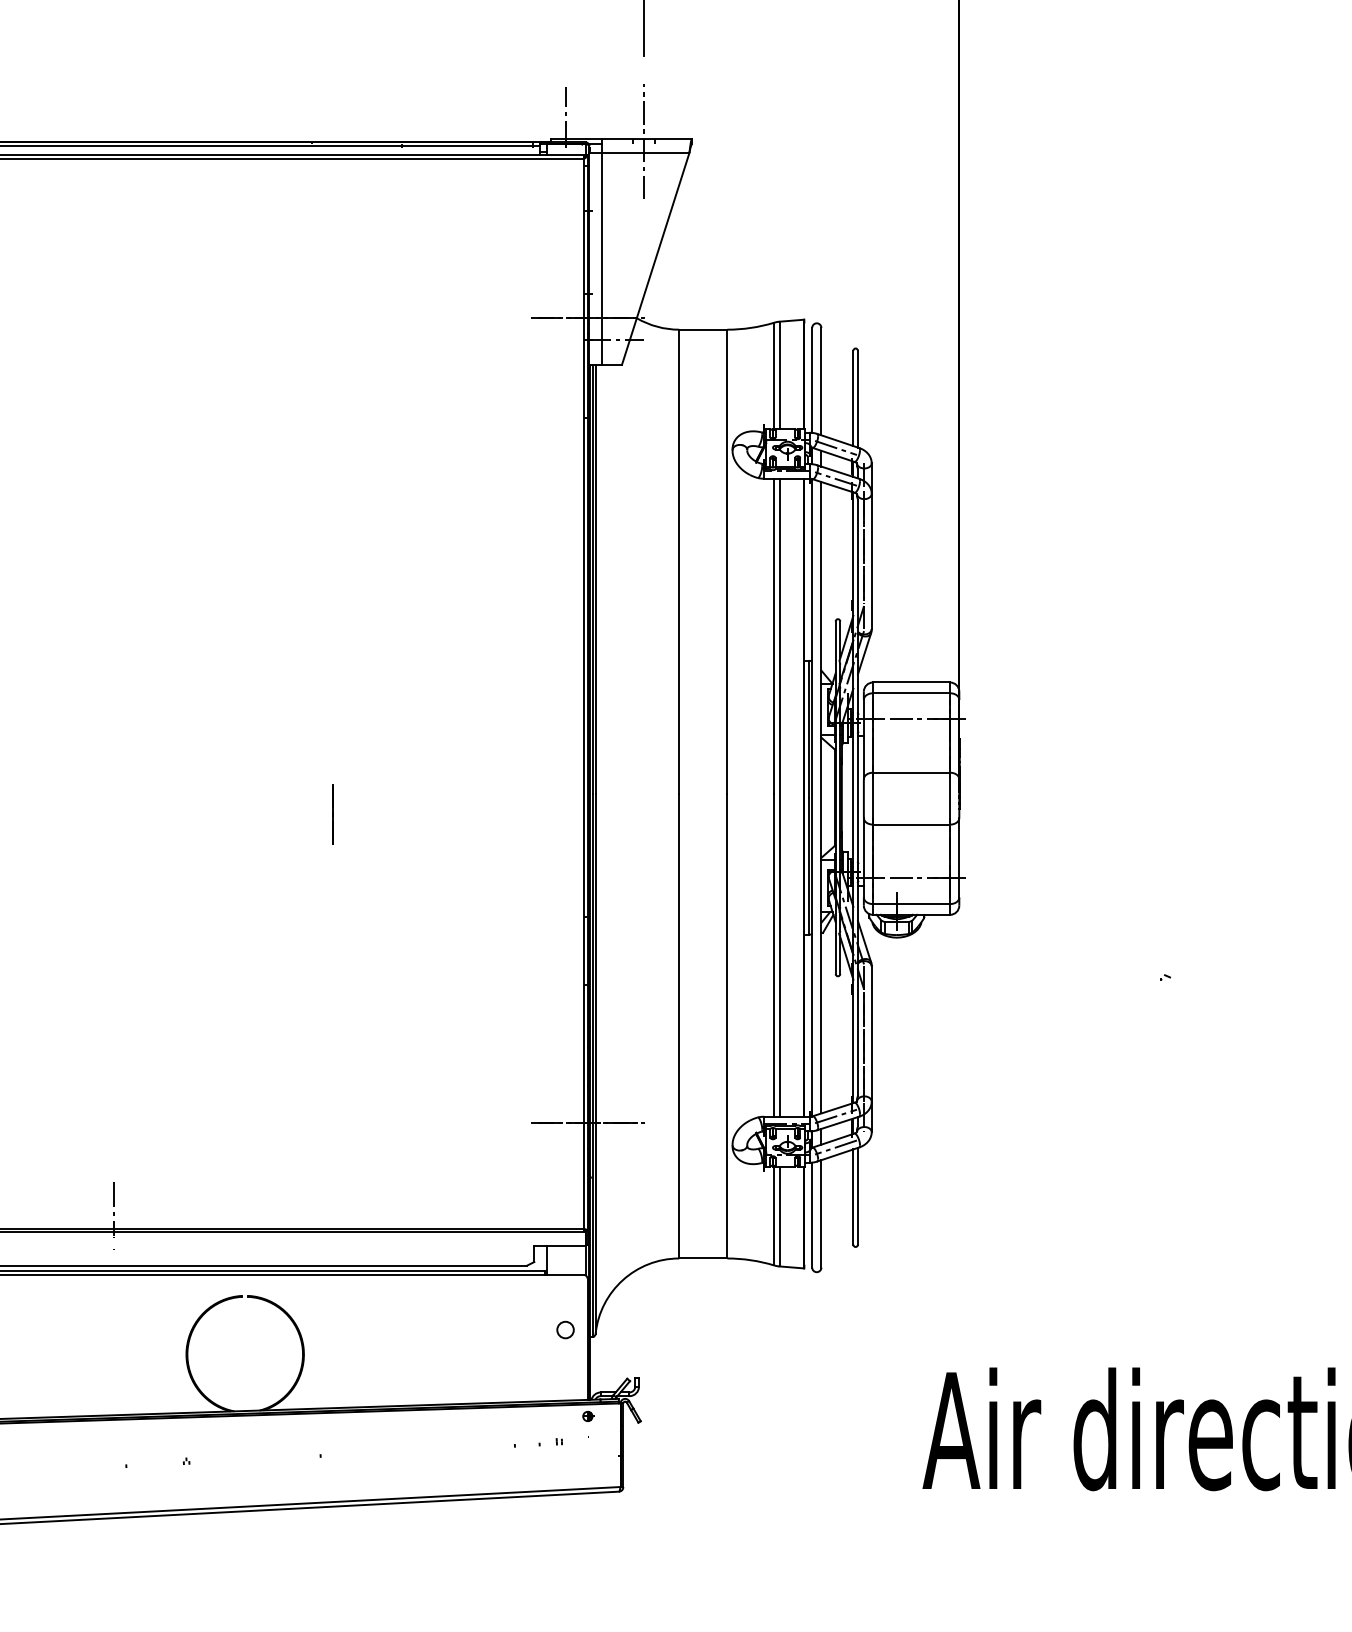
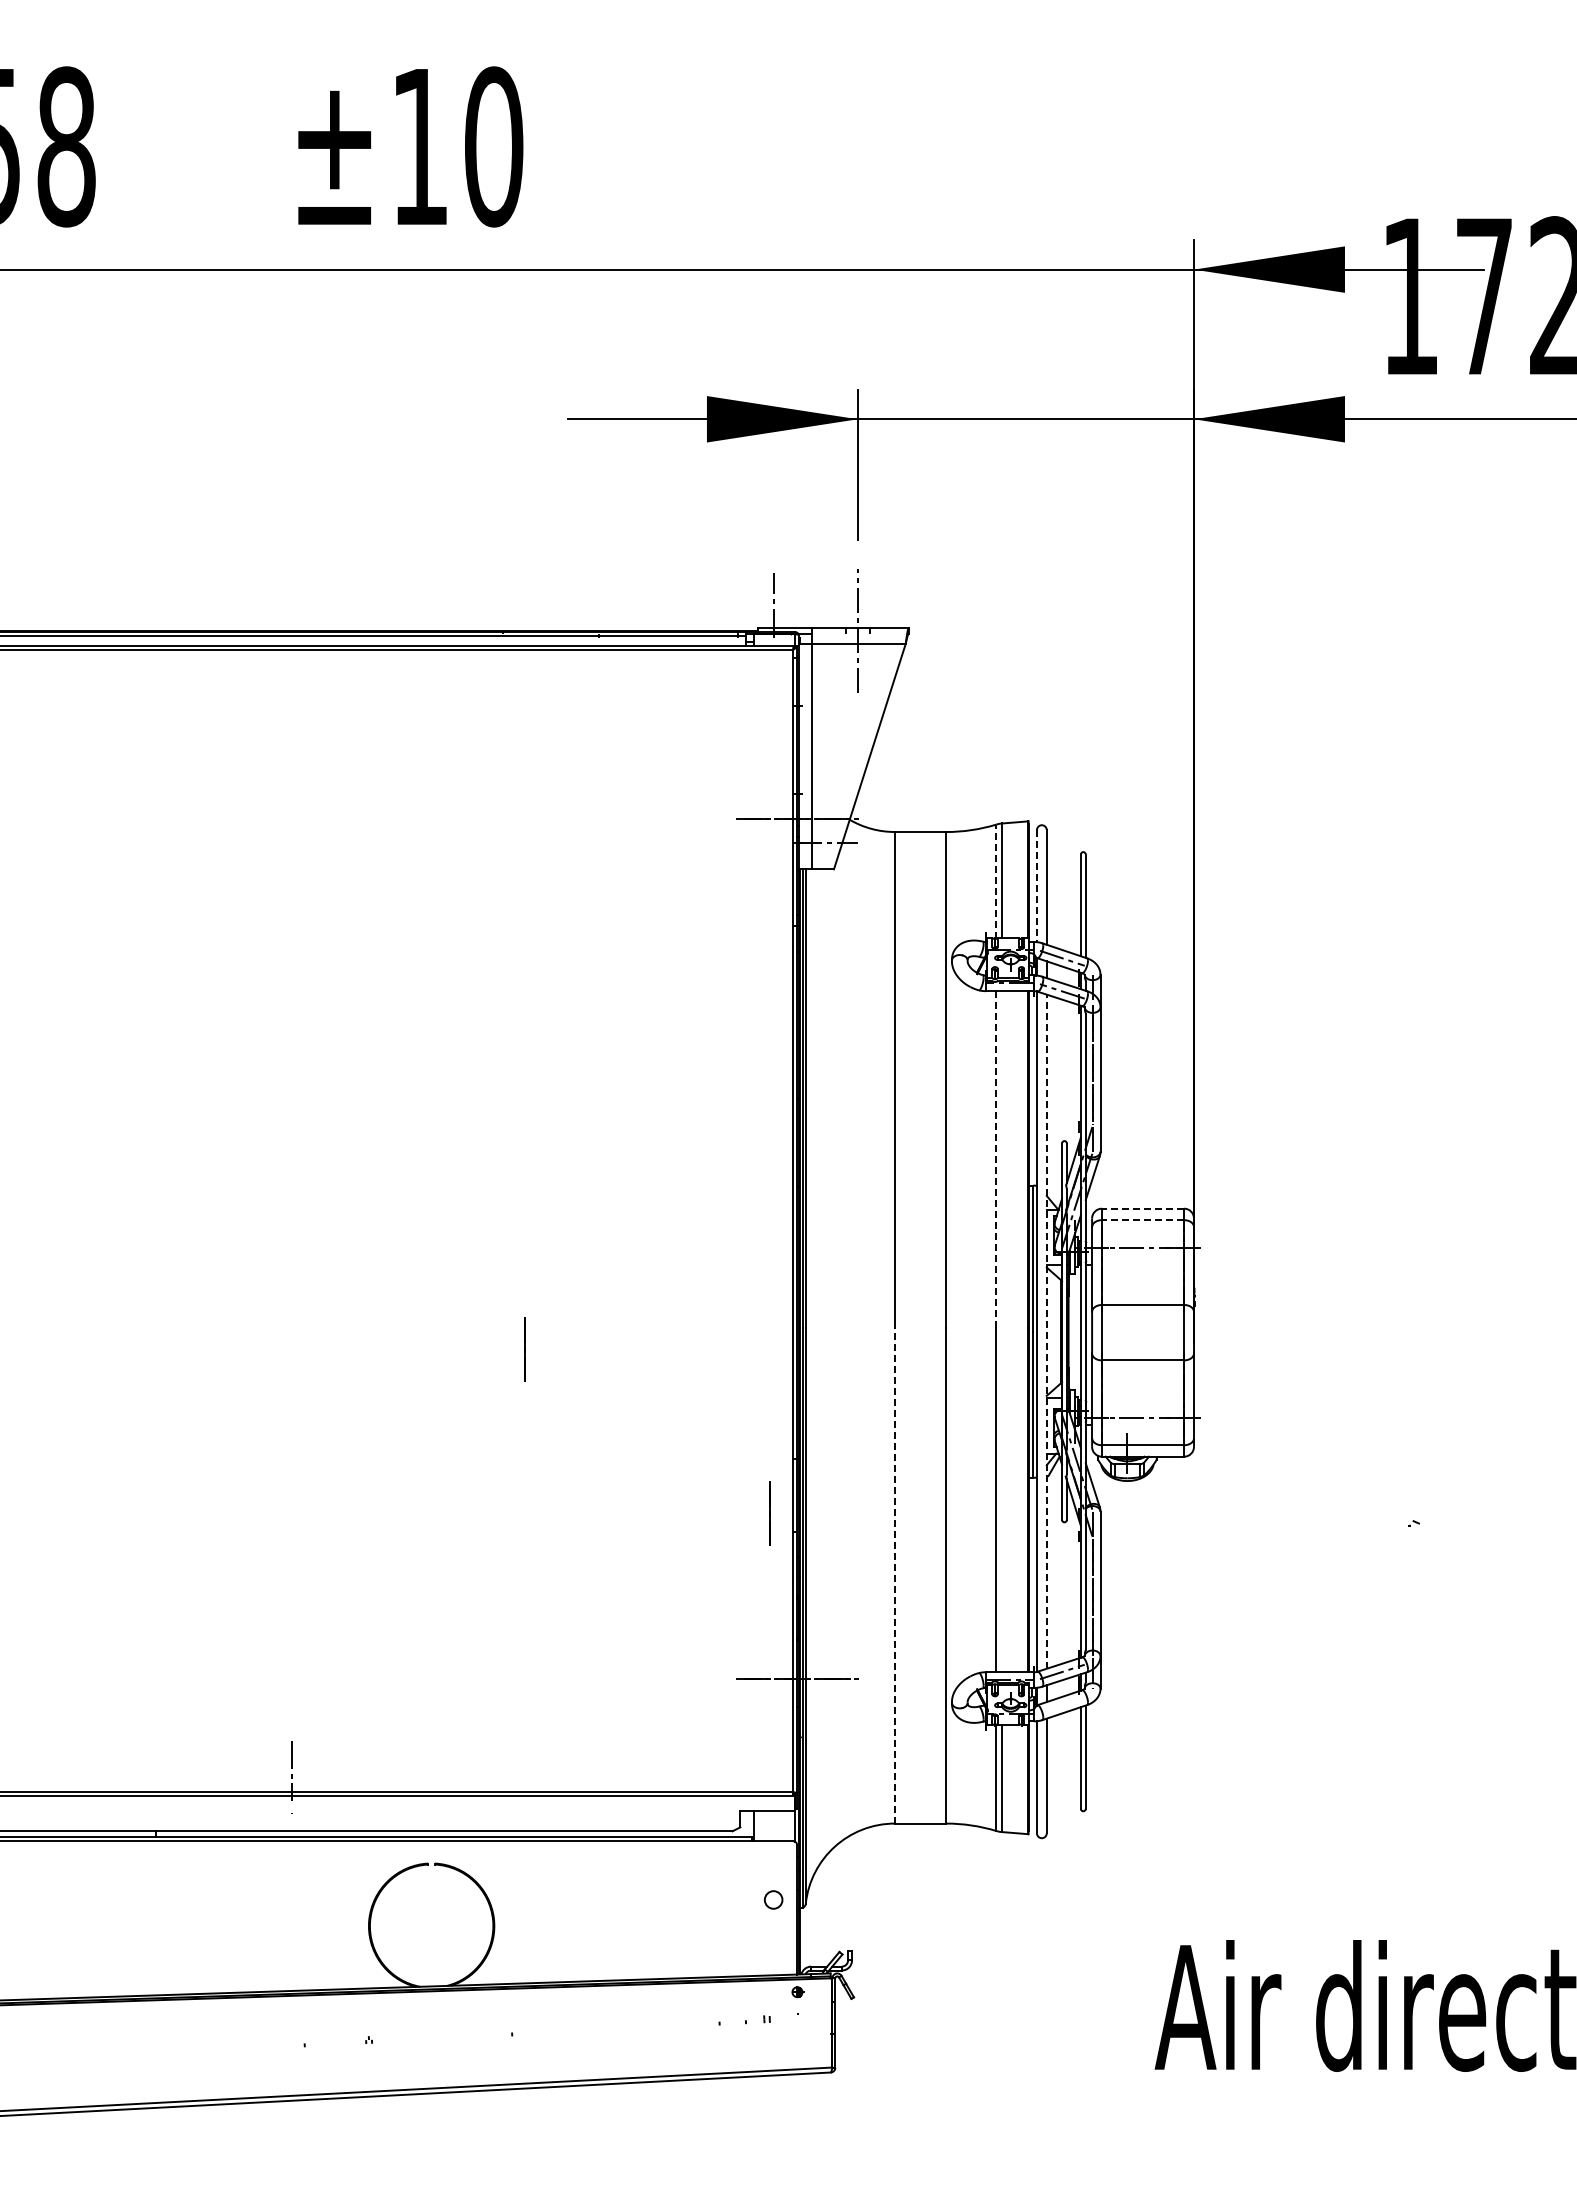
line: (774, 376) -> (996, 881), solid -> dashed
line: (811, 380) -> (1036, 886), solid -> dashed
line: (774, 635) -> (996, 1158), solid -> dashed
line: (911, 682) -> (1142, 1208), solid -> dashed
line: (911, 693) -> (1142, 1220), solid -> dashed
line: (779, 797) -> (1002, 1331), removed
line: (821, 797) -> (1046, 1331), solid -> dashed
line: (561, 968) -> (769, 1513), added
line: (678, 1026) -> (894, 1575), solid -> dashed
line: (836, 1146) -> (1062, 1704), removed

